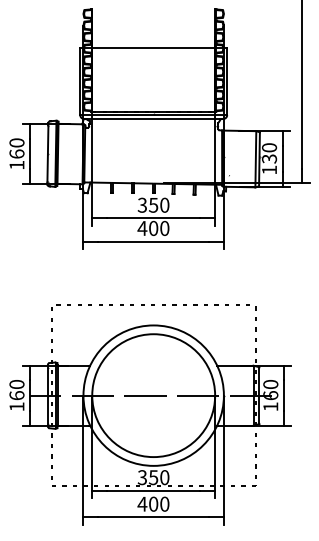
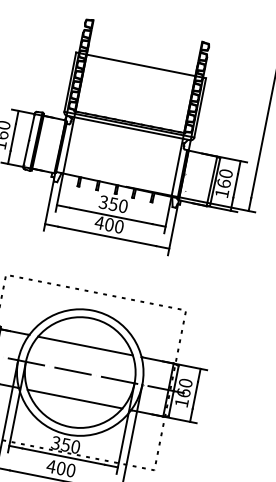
text: (269, 158) -> (224, 183), 130 -> 160
line: (153, 365) -> (85, 345), added
line: (153, 425) -> (74, 398), added

